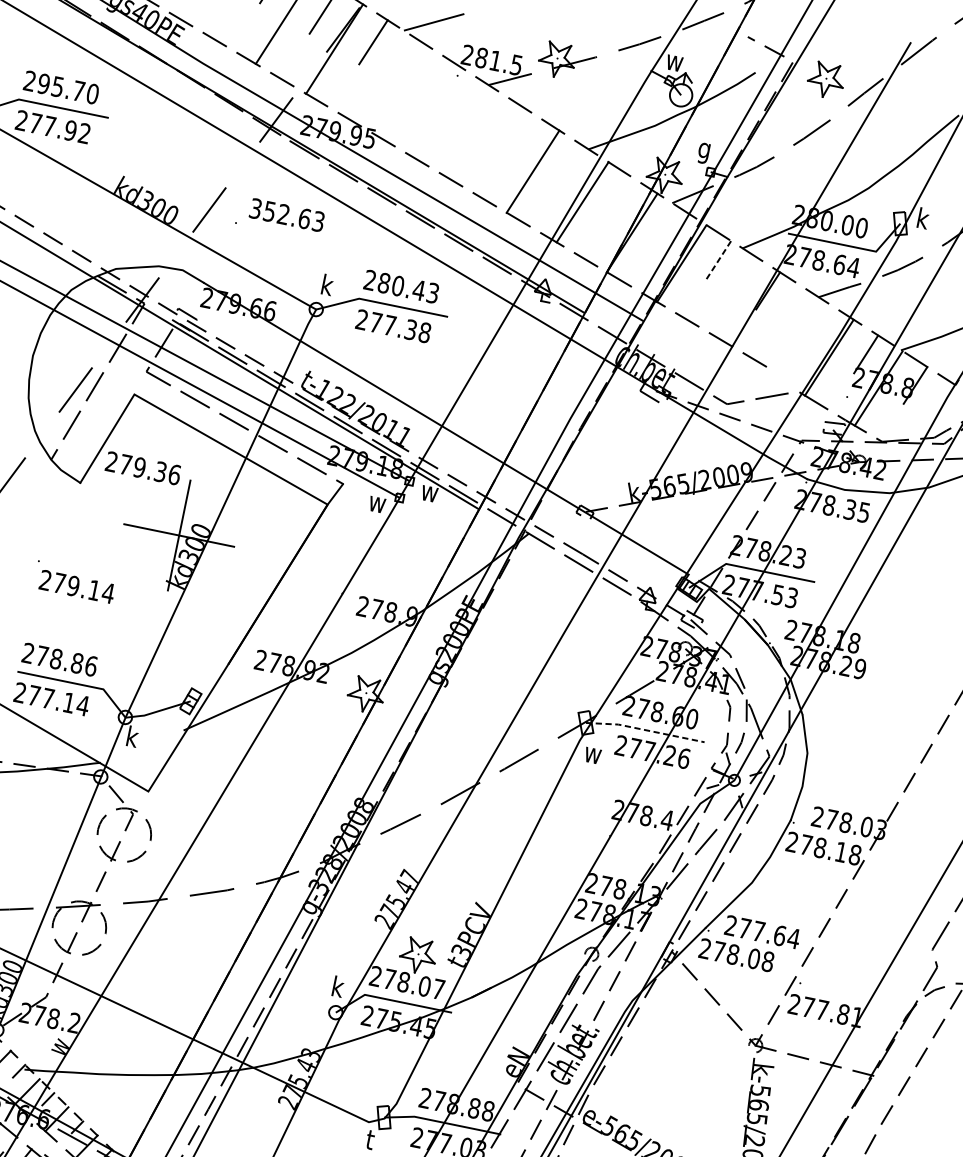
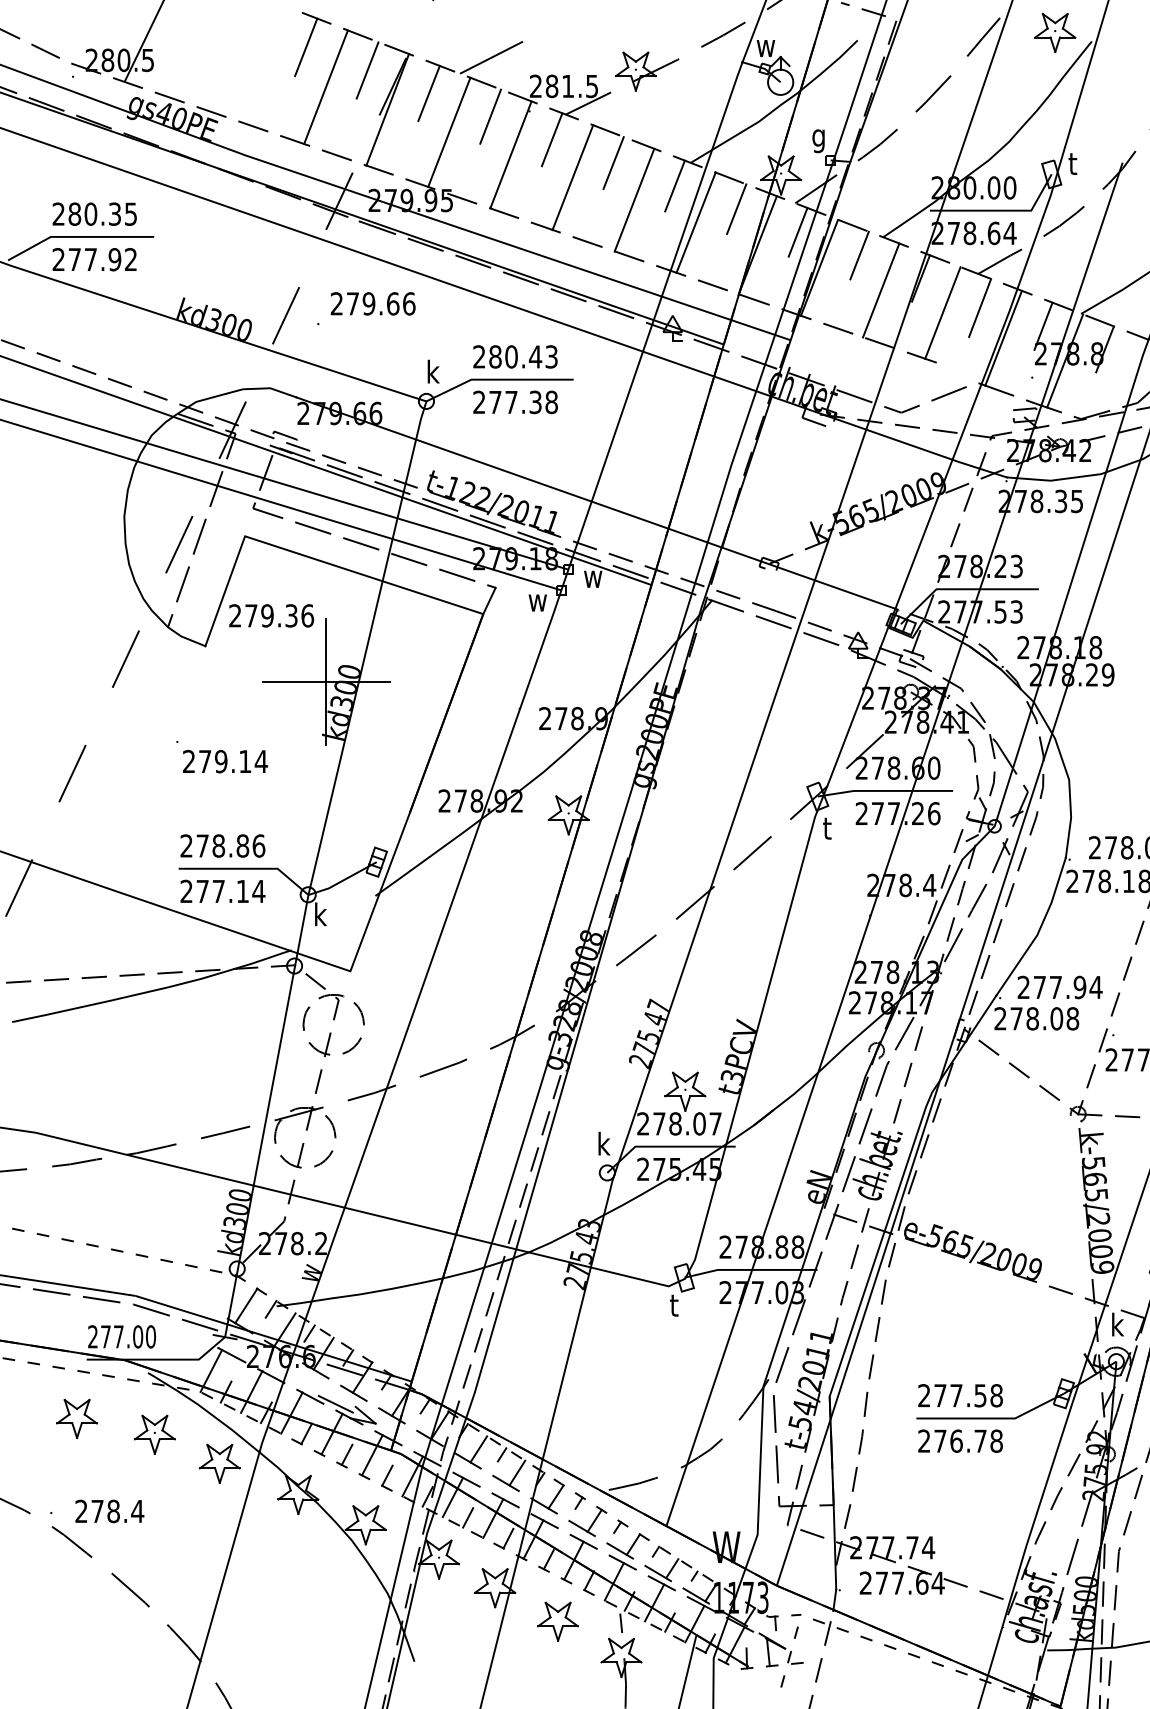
line: (422, 73) -> (490, 116), added
line: (384, 79) -> (449, 131), added
part: (826, 80) -> (1055, 32), moved
text: (68, 88) -> (102, 213), 295.70 -> 280.35
line: (471, 104) -> (551, 139), added
line: (433, 109) -> (510, 154), added
line: (521, 135) -> (613, 162), added
line: (483, 140) -> (572, 177), added
line: (570, 166) -> (674, 185), added
line: (620, 197) -> (736, 208), added
text: (286, 214) -> (372, 303), 352.63 -> 279.66
text: (923, 217) -> (1075, 162), k -> t
line: (668, 228) -> (797, 232), added
line: (718, 260) -> (859, 256), dashed -> solid
line: (731, 294) -> (881, 290), added
line: (780, 324) -> (942, 312), added
line: (814, 326) -> (980, 307), added
line: (645, 729) -> (884, 790), dashed -> solid
text: (593, 753) -> (832, 828), w -> t
text: (779, 935) -> (1079, 987), 277.64 -> 277.94

